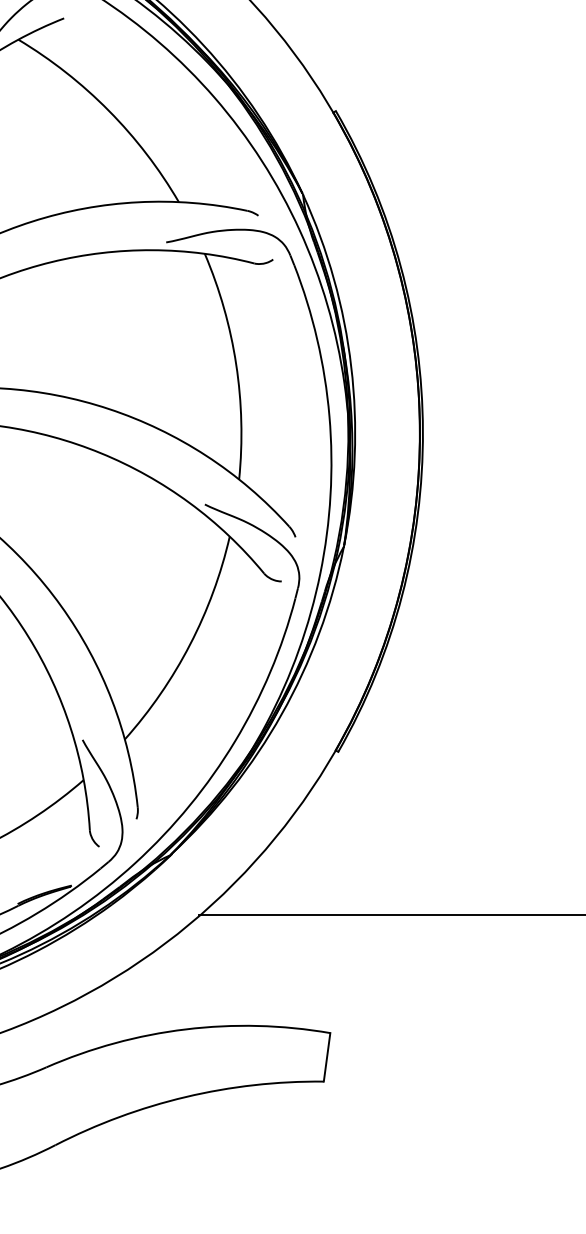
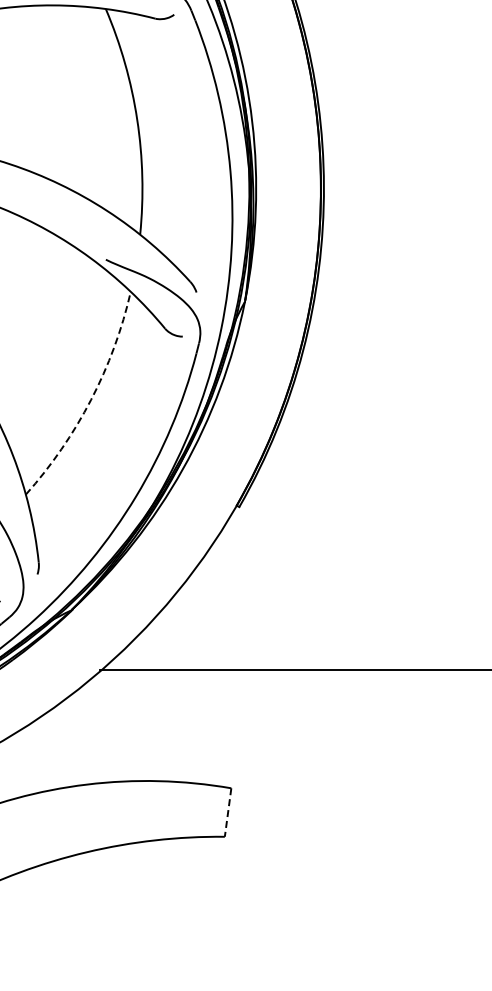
arc: (190, 644) -> (91, 399), solid -> dashed
line: (327, 1057) -> (228, 812), solid -> dashed

